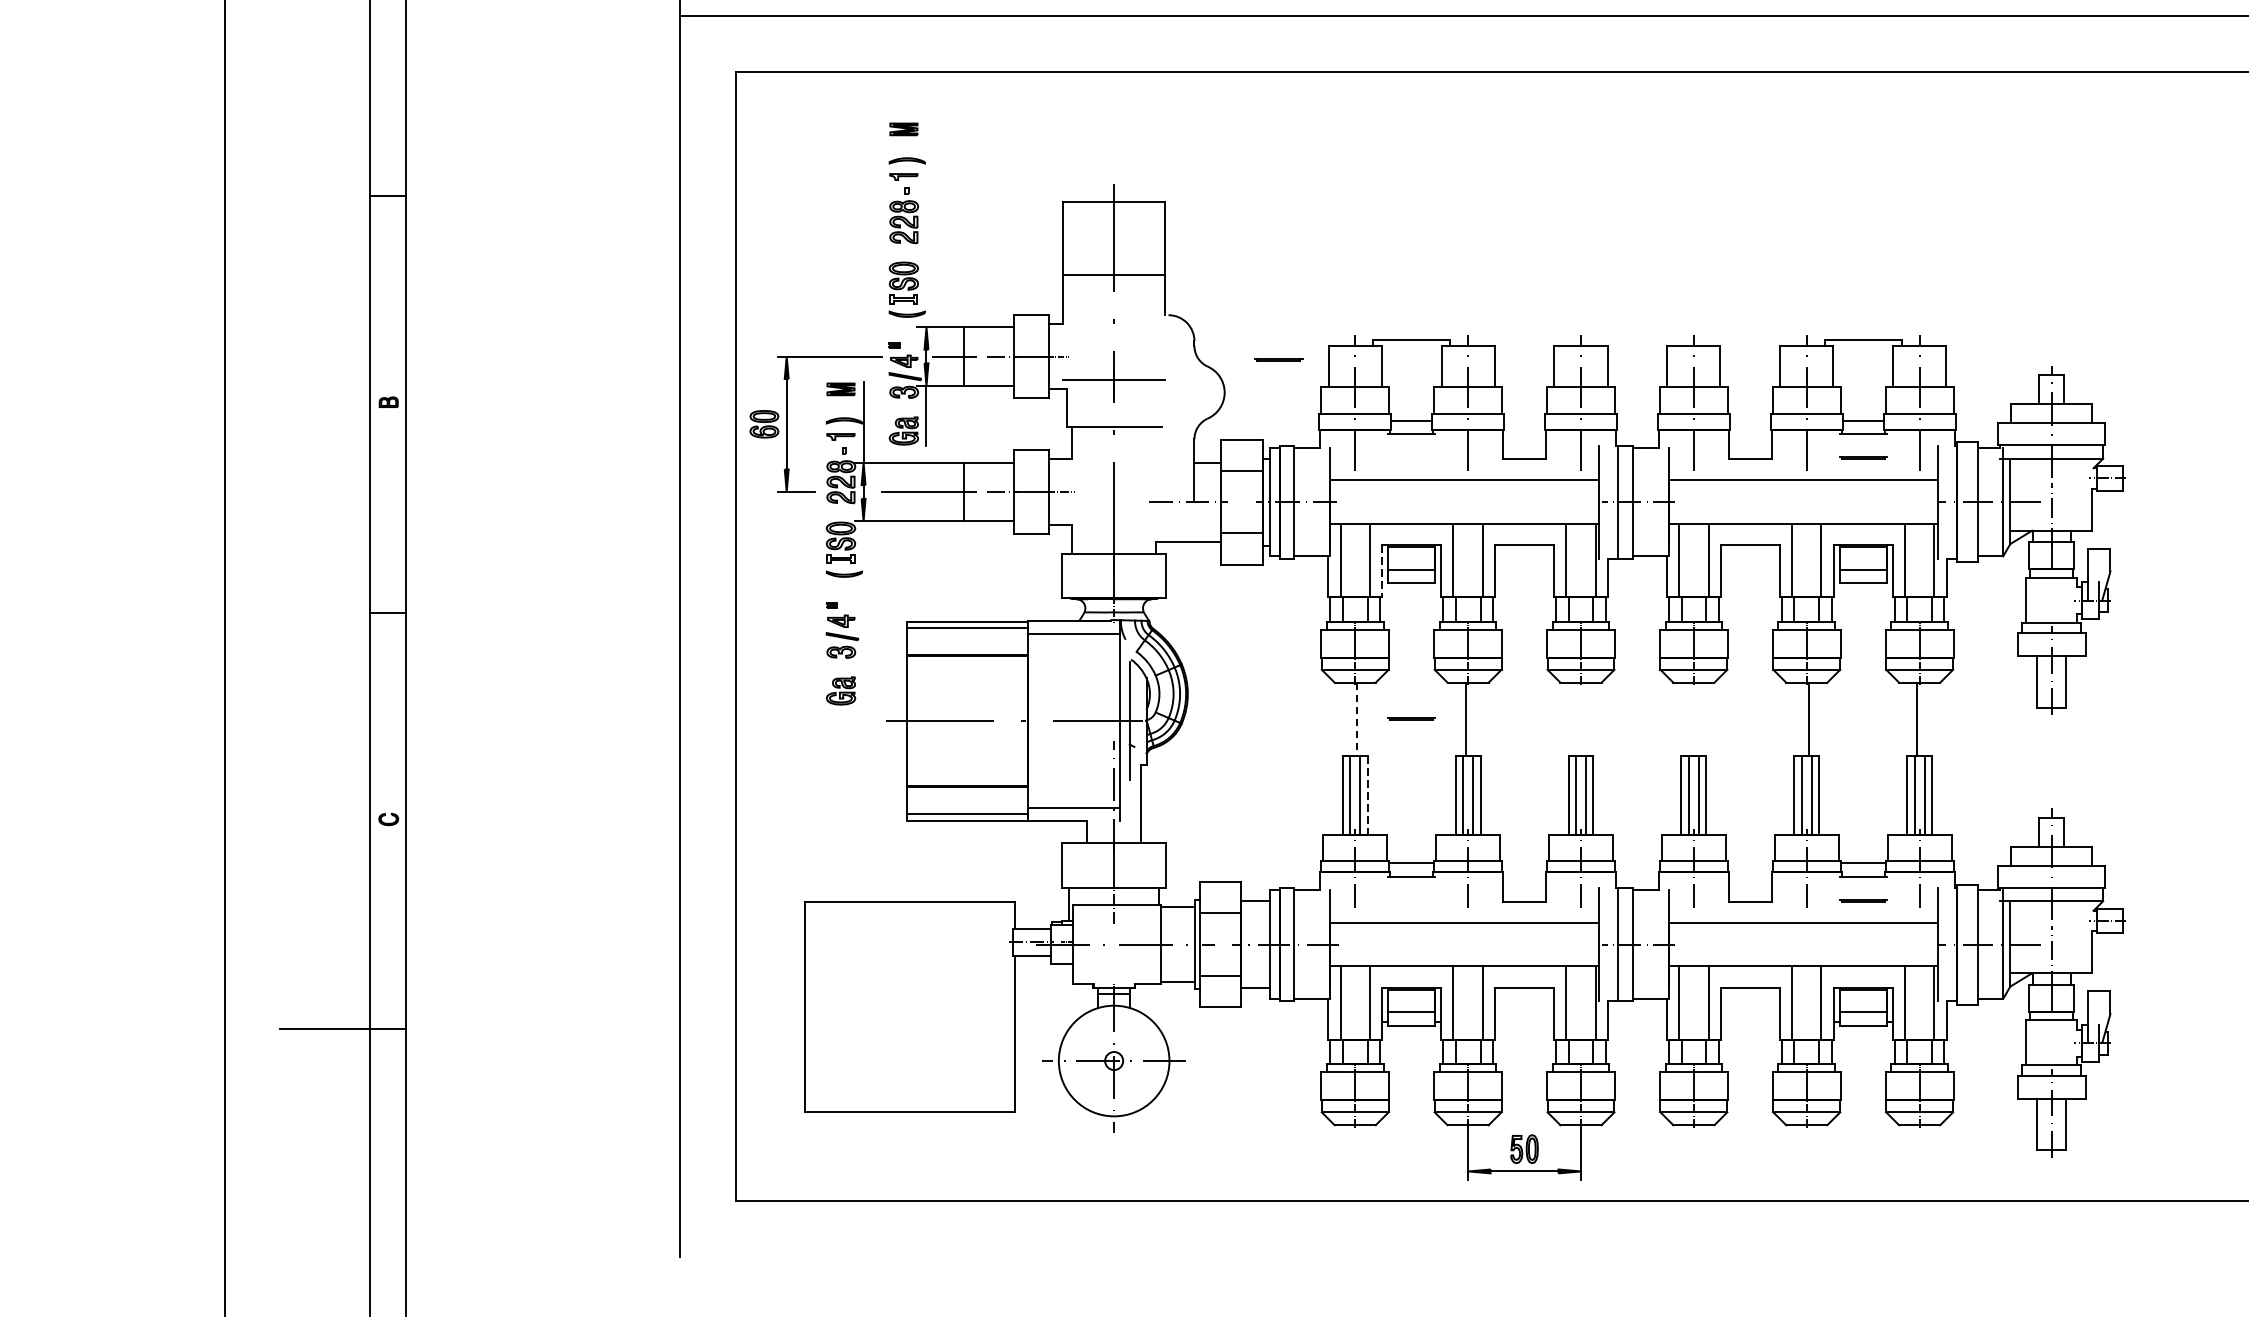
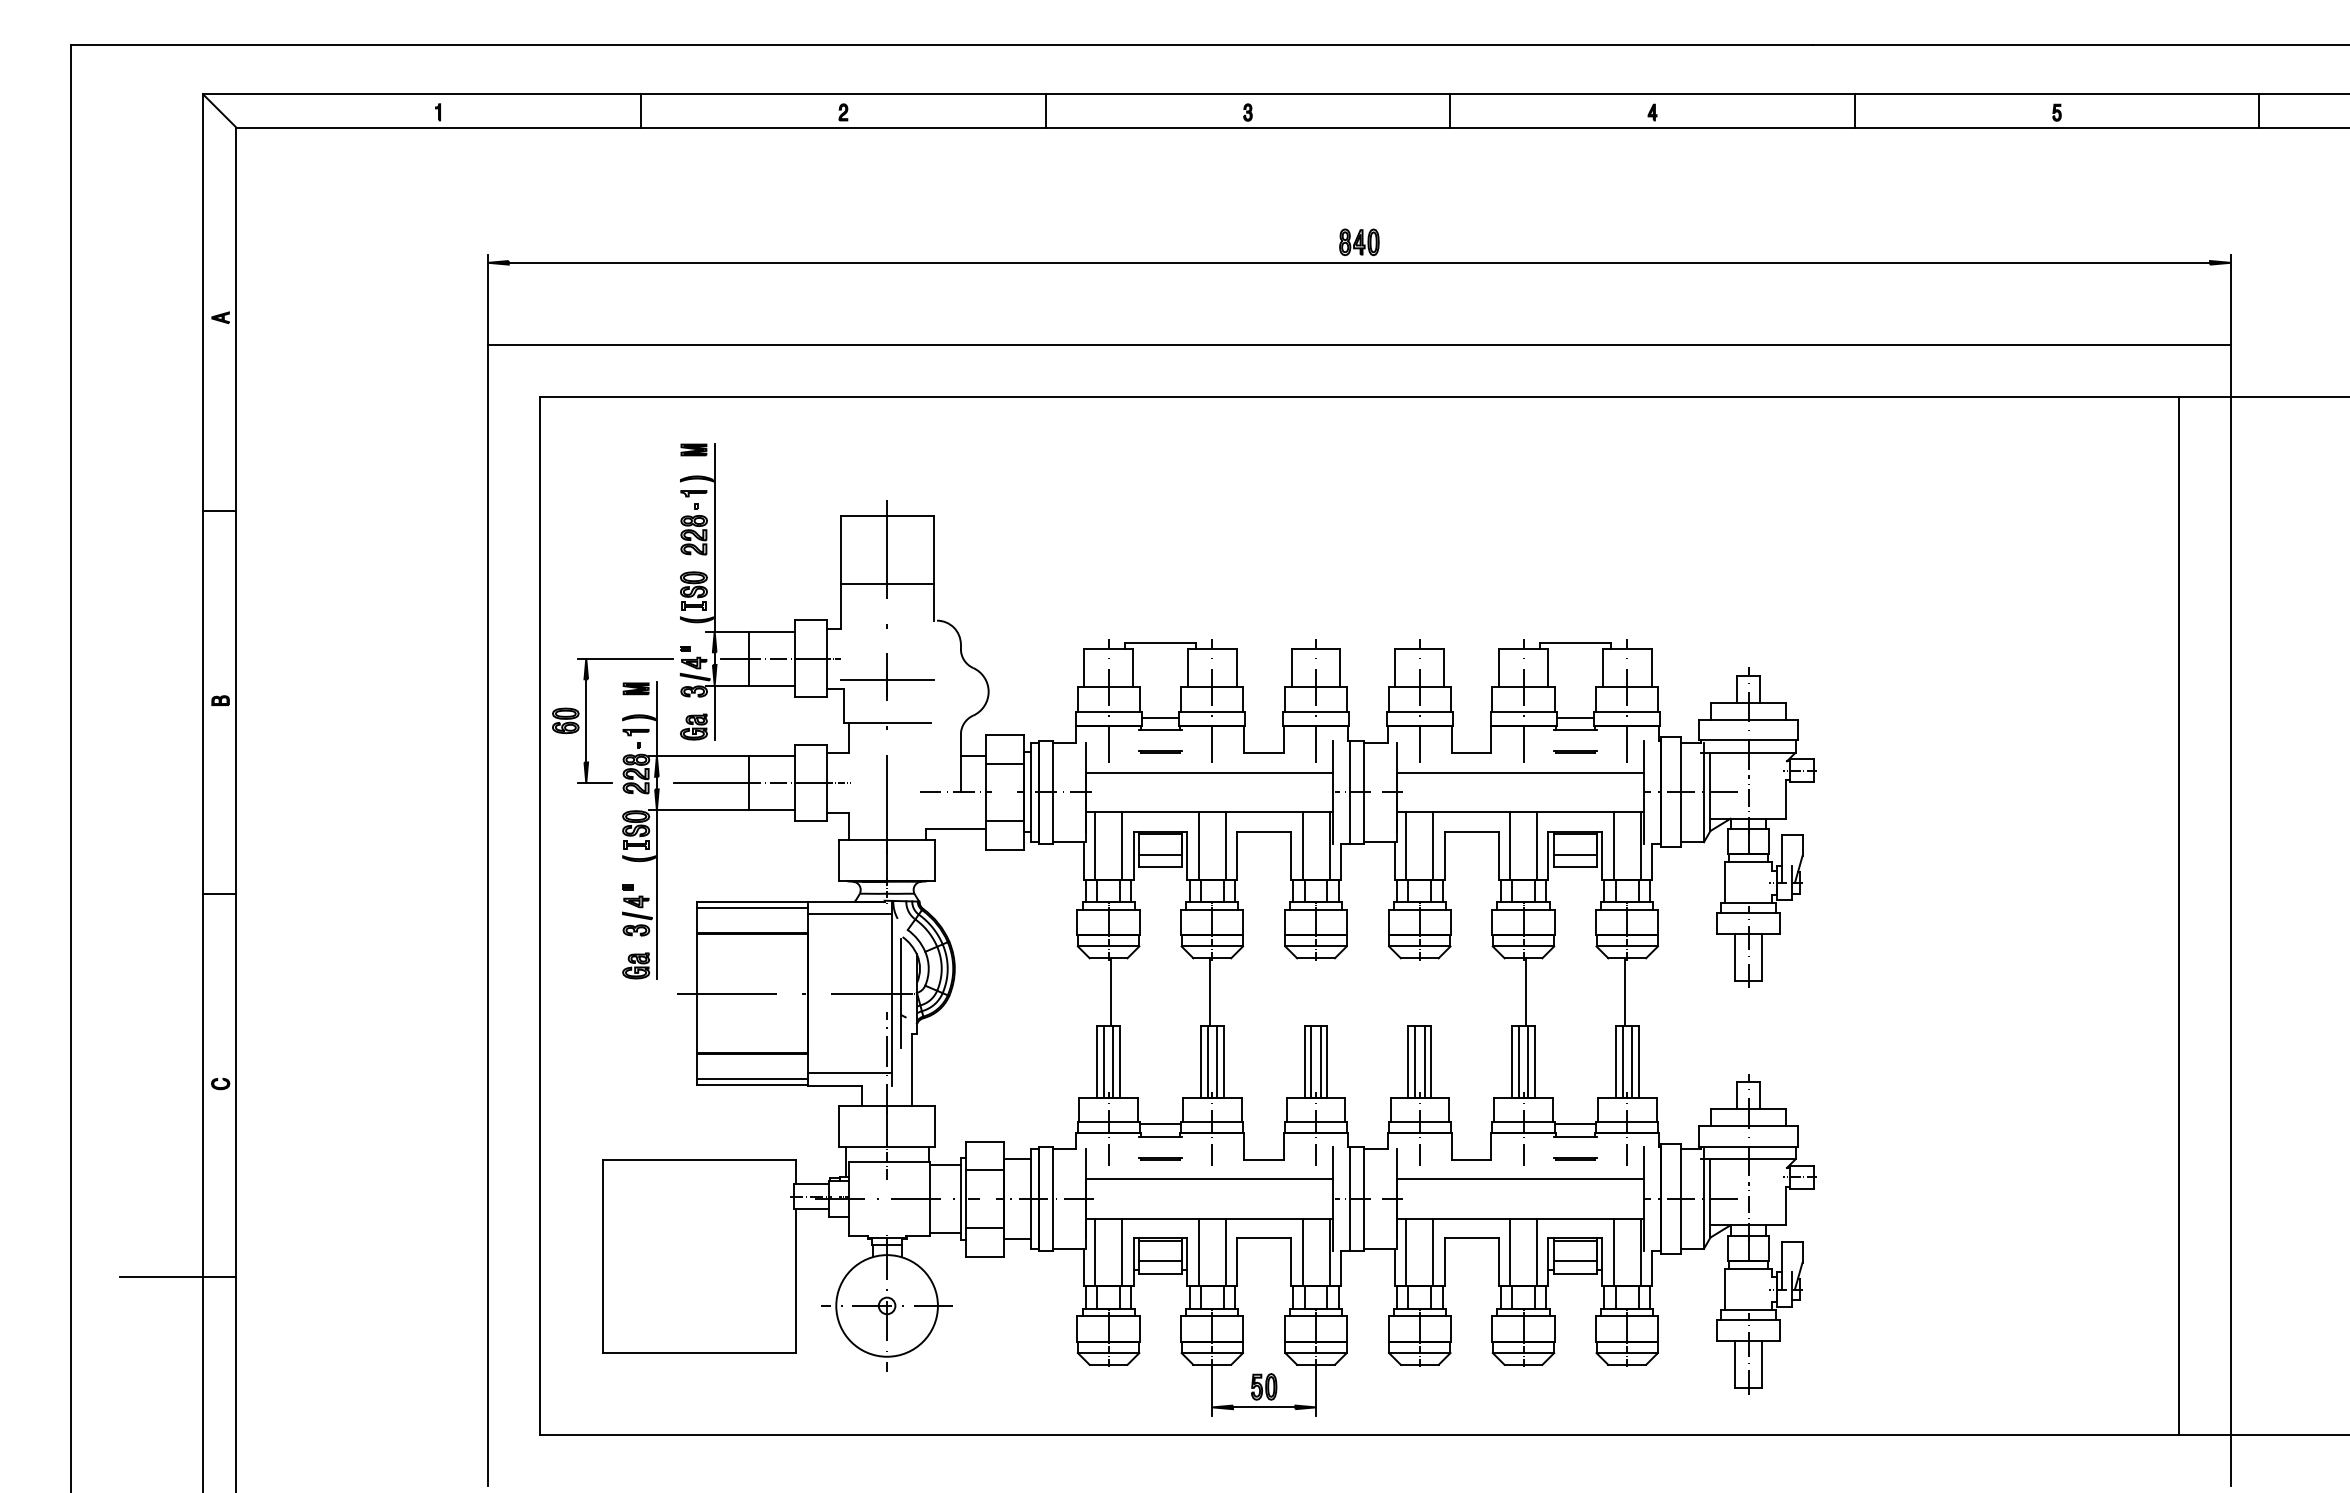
line: (926, 224) -> (714, 537), added
line: (1278, 359) -> (1160, 751), moved
line: (1382, 570) -> (1133, 855), dashed -> solid
line: (863, 613) -> (656, 894), added
line: (1411, 718) -> (1160, 1158), moved
line: (1357, 719) -> (1110, 992), dashed -> solid
line: (1368, 796) -> (1120, 1062), dashed -> solid

